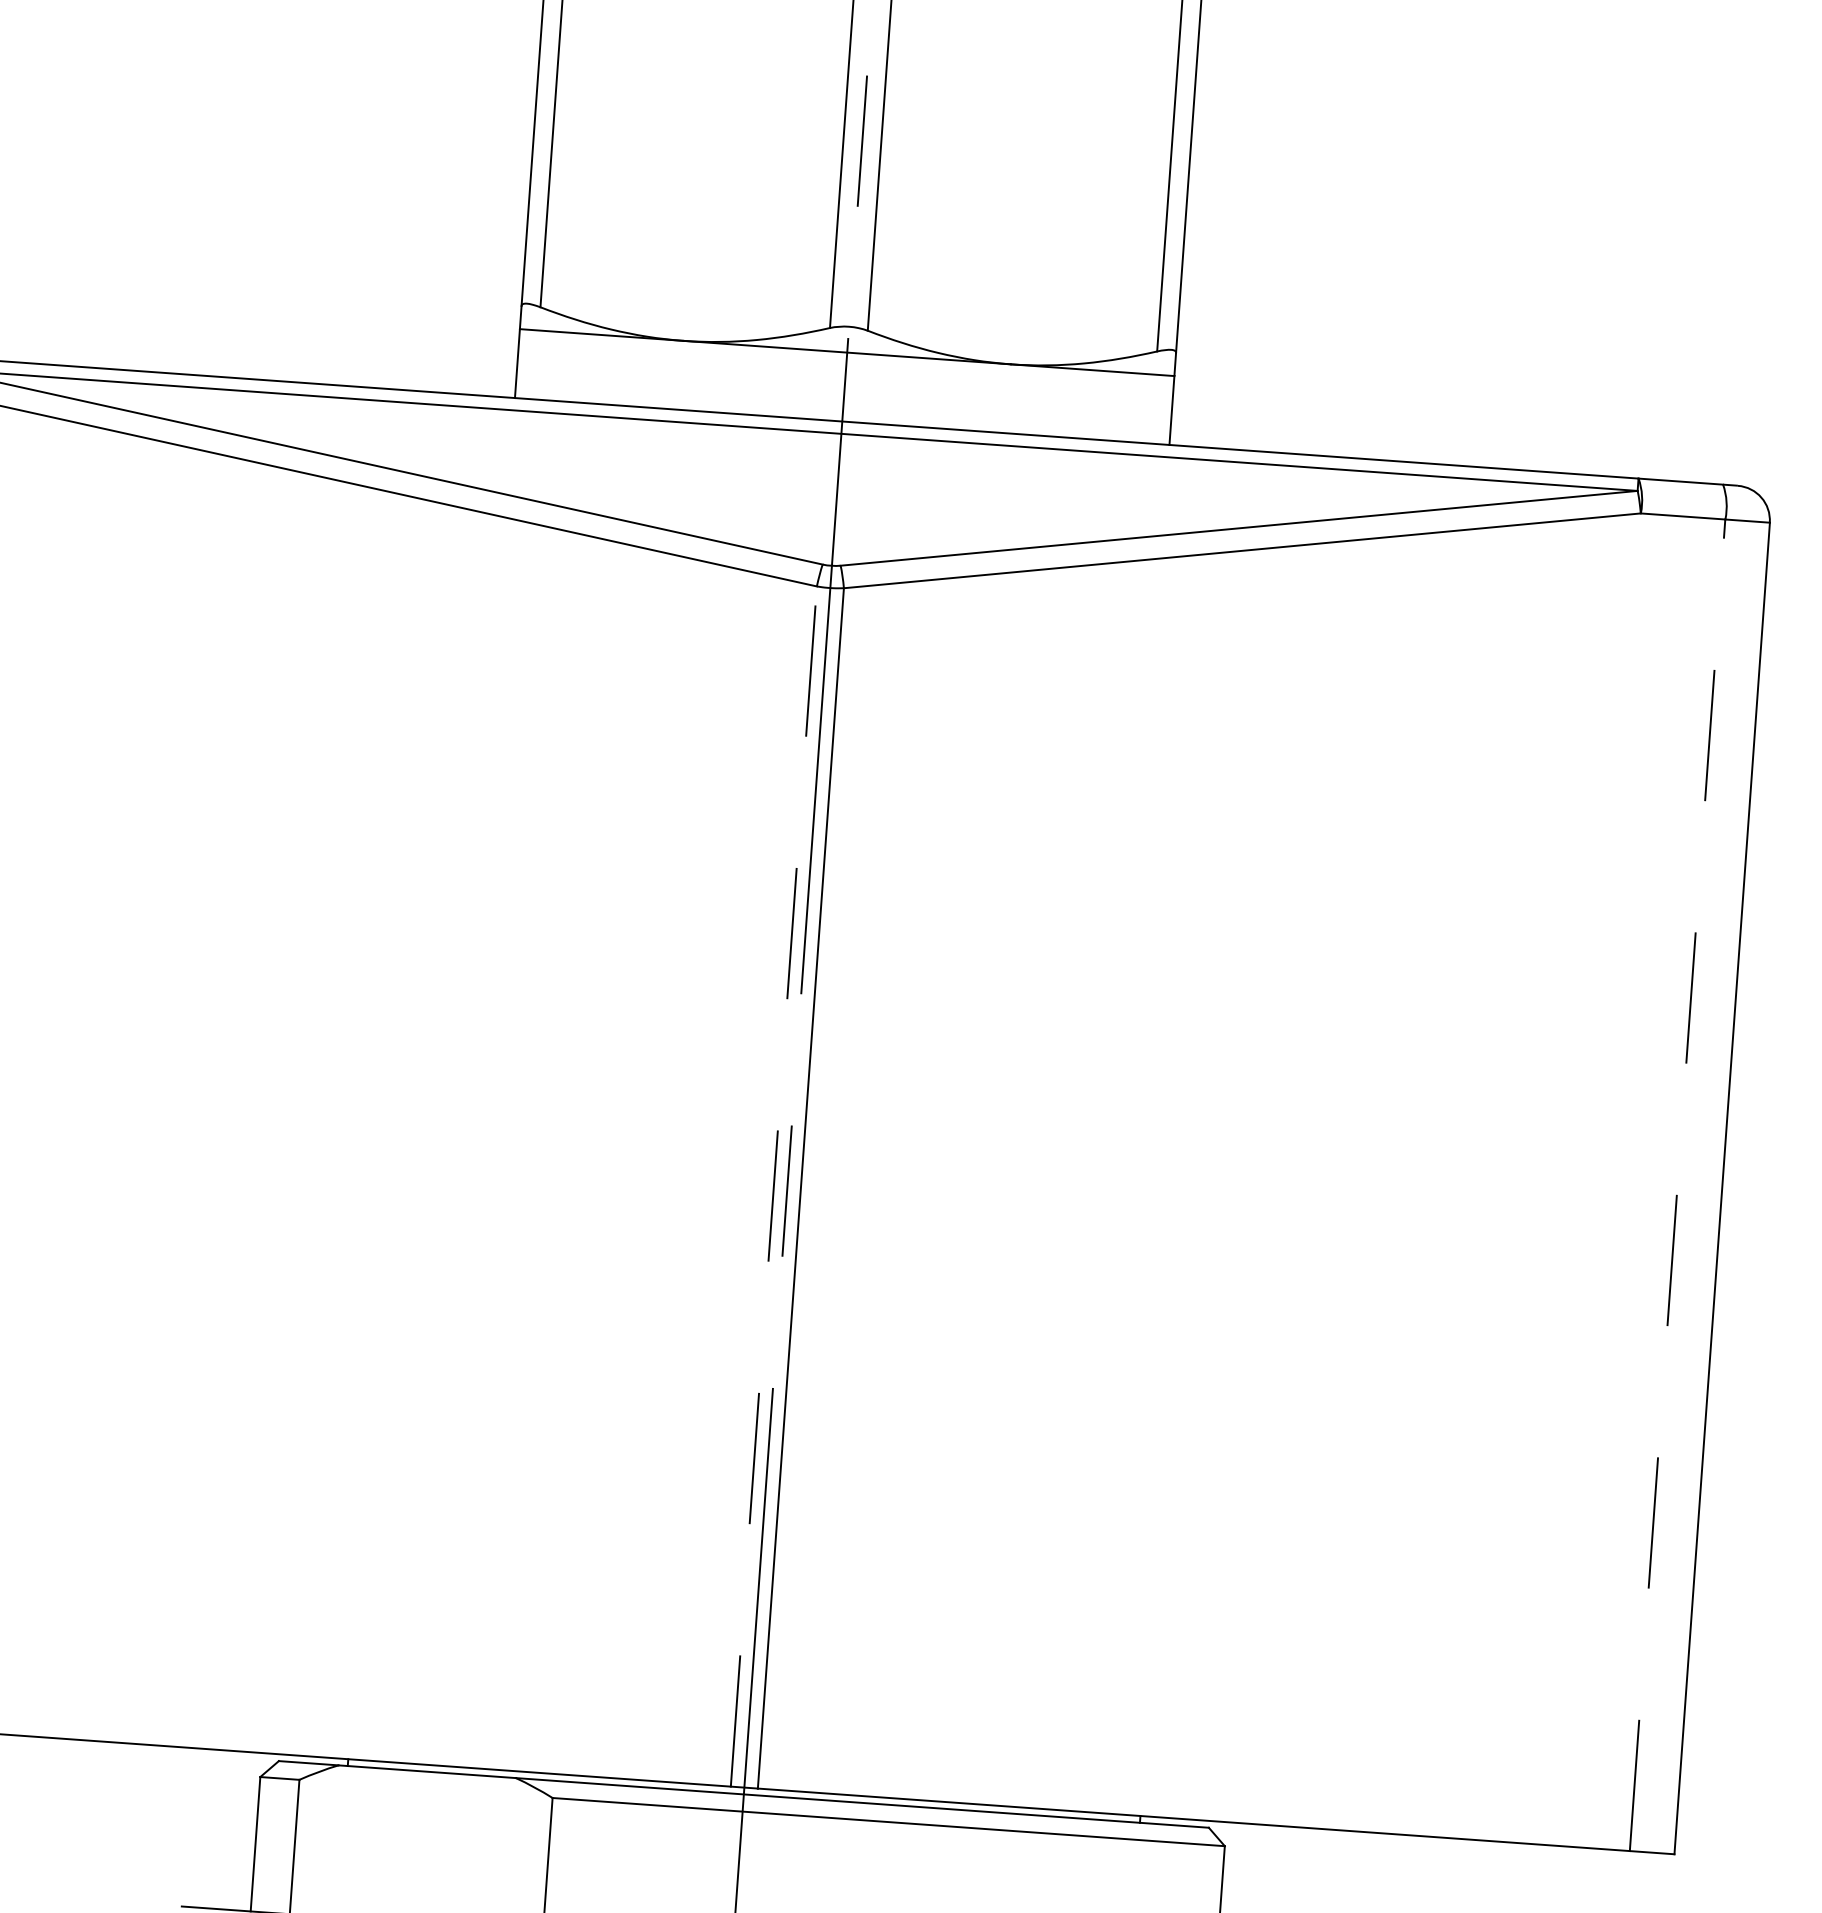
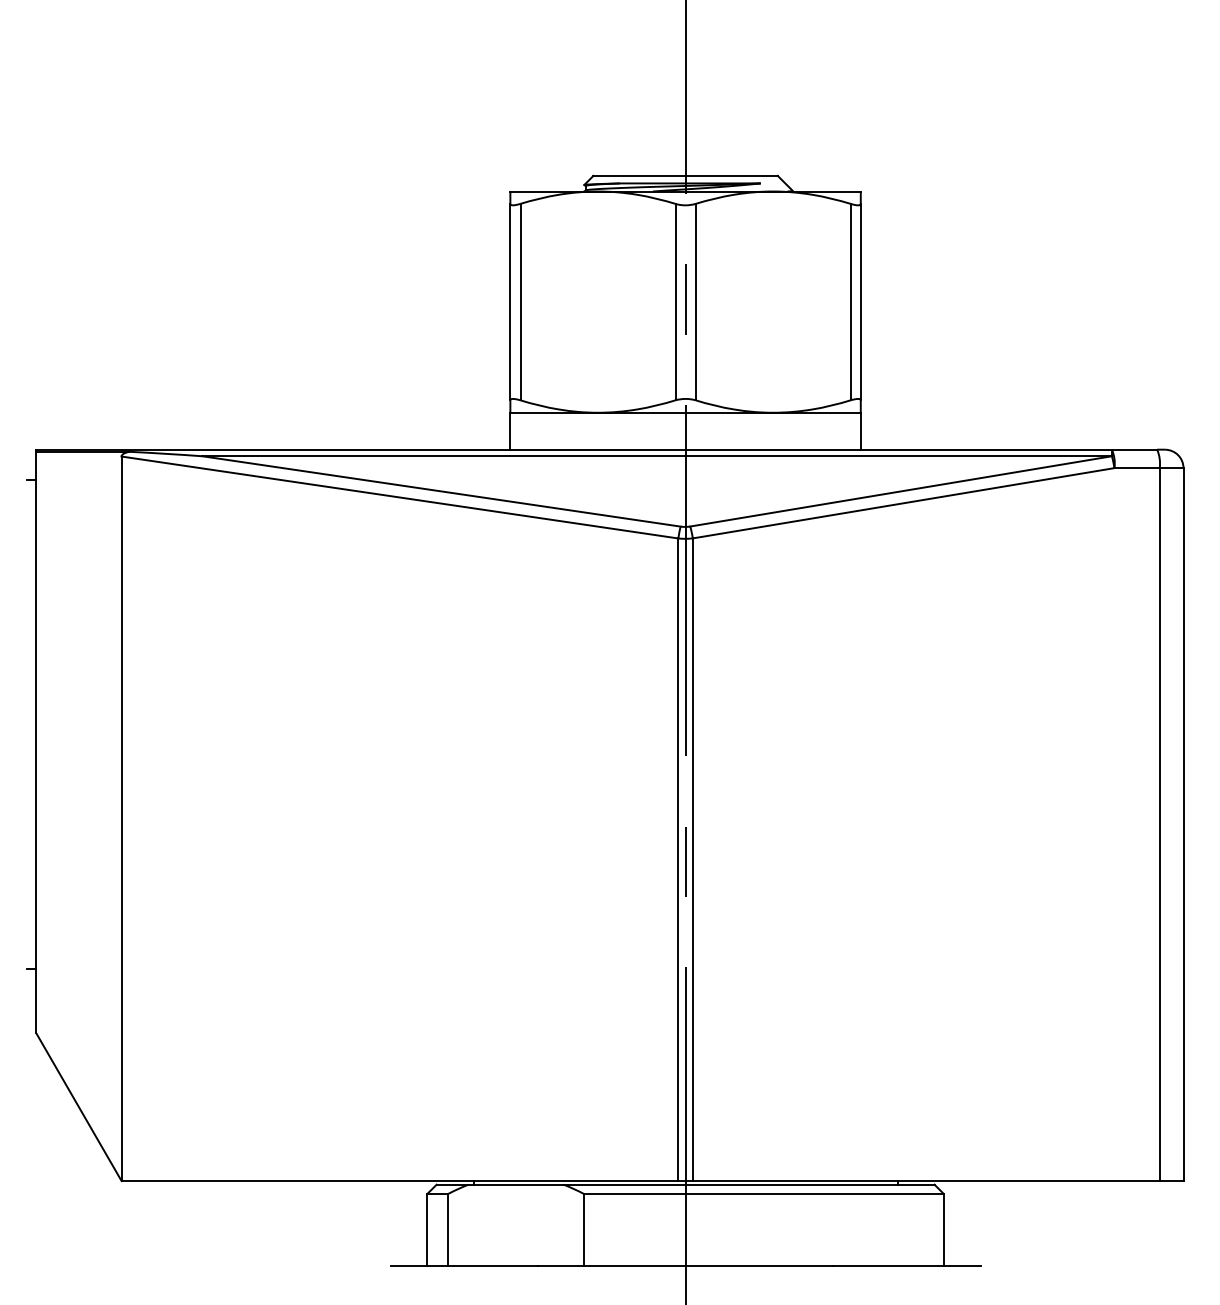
line: (1677, 1185) -> (1159, 824), dashed -> solid
line: (774, 1186) -> (678, 859), dashed -> solid

